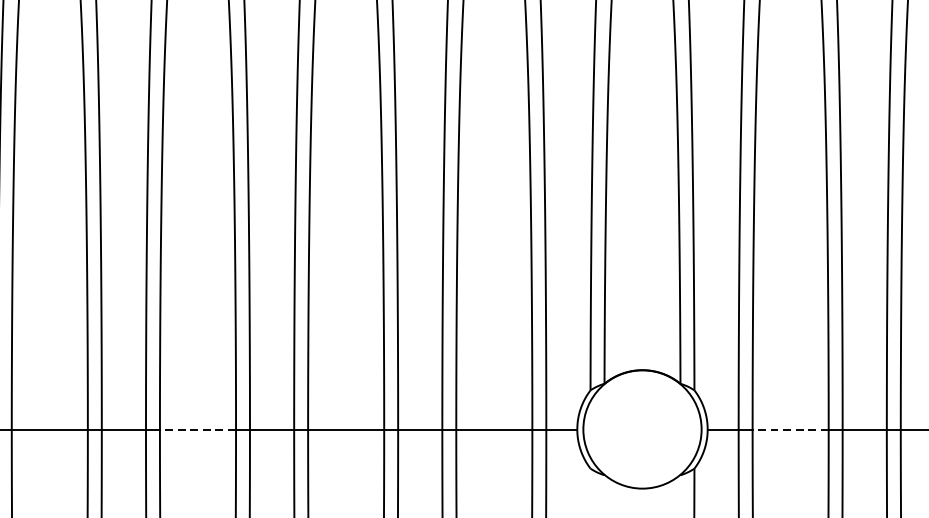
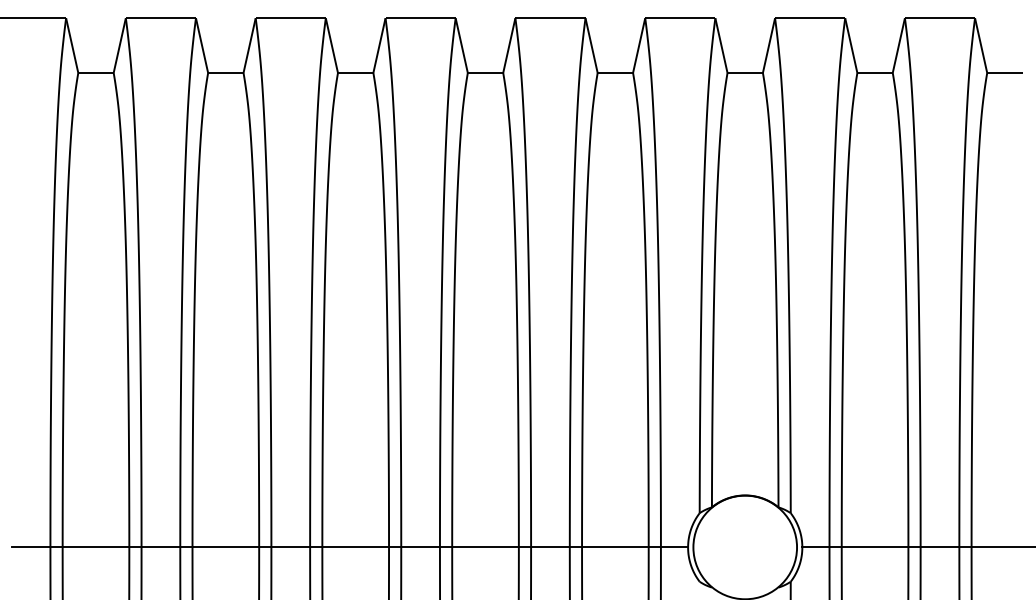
line: (197, 429) -> (355, 547), dashed -> solid
line: (790, 429) -> (874, 547), dashed -> solid

